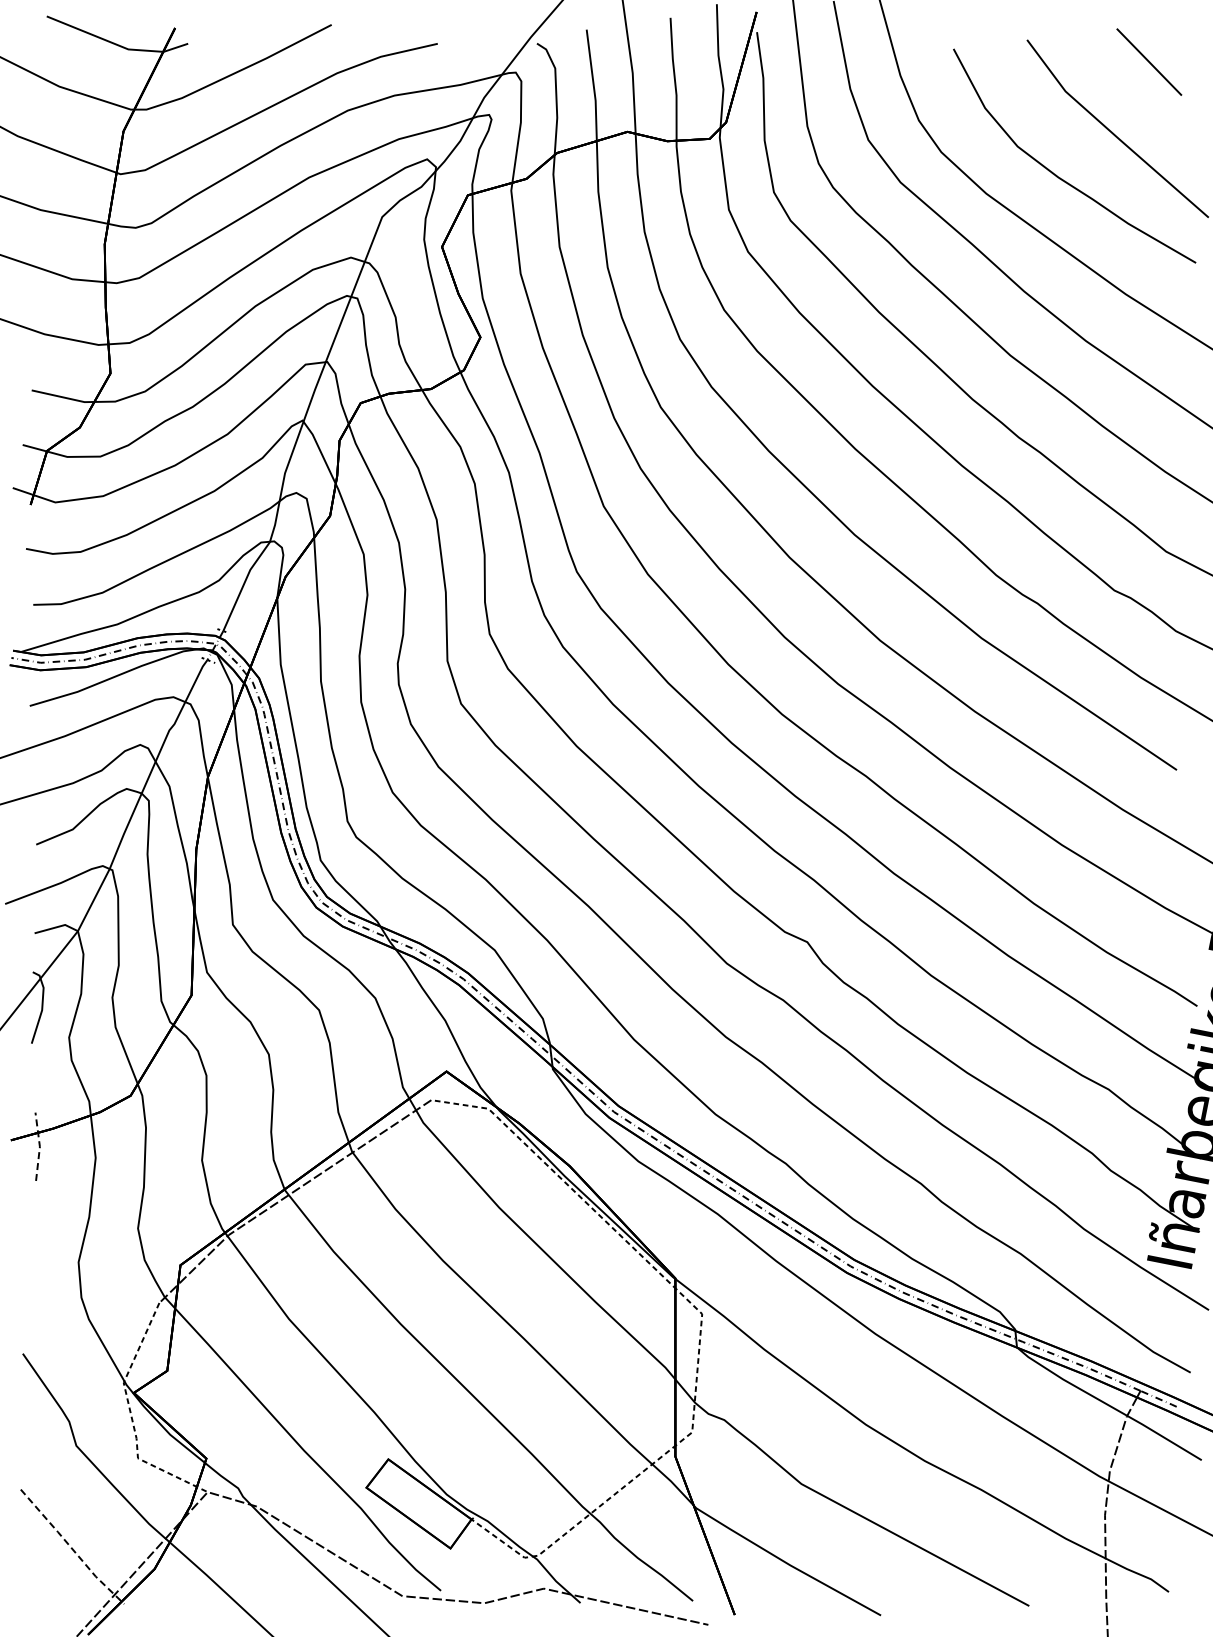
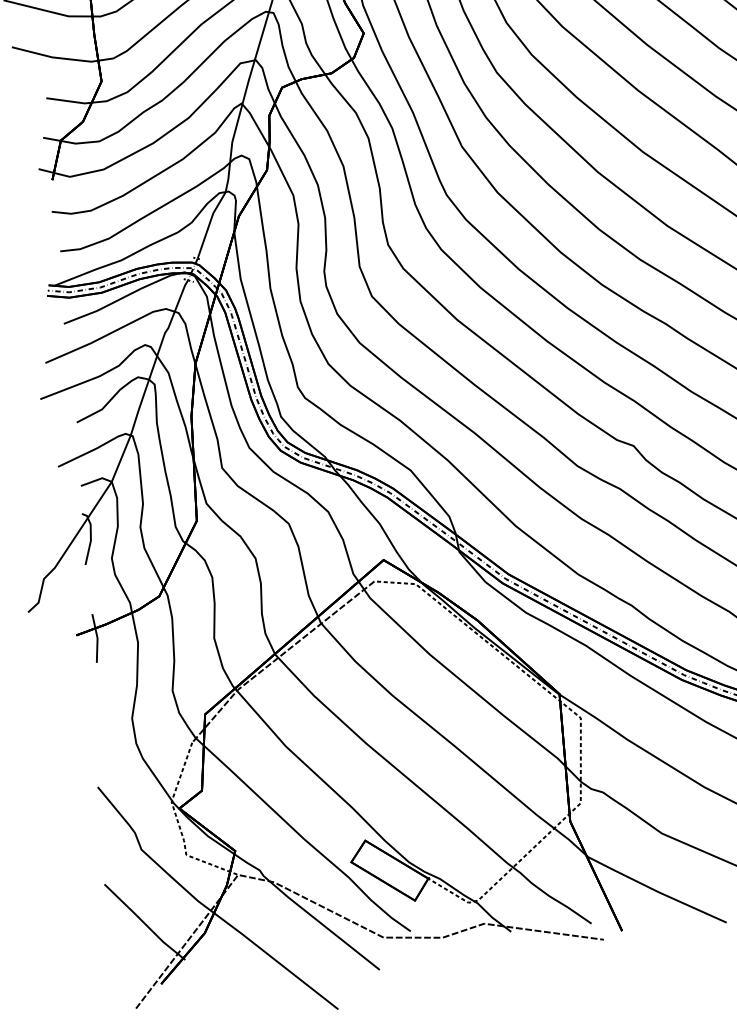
line: (39, 1146) -> (97, 638), dashed -> solid
line: (71, 1547) -> (144, 922), dashed -> solid

